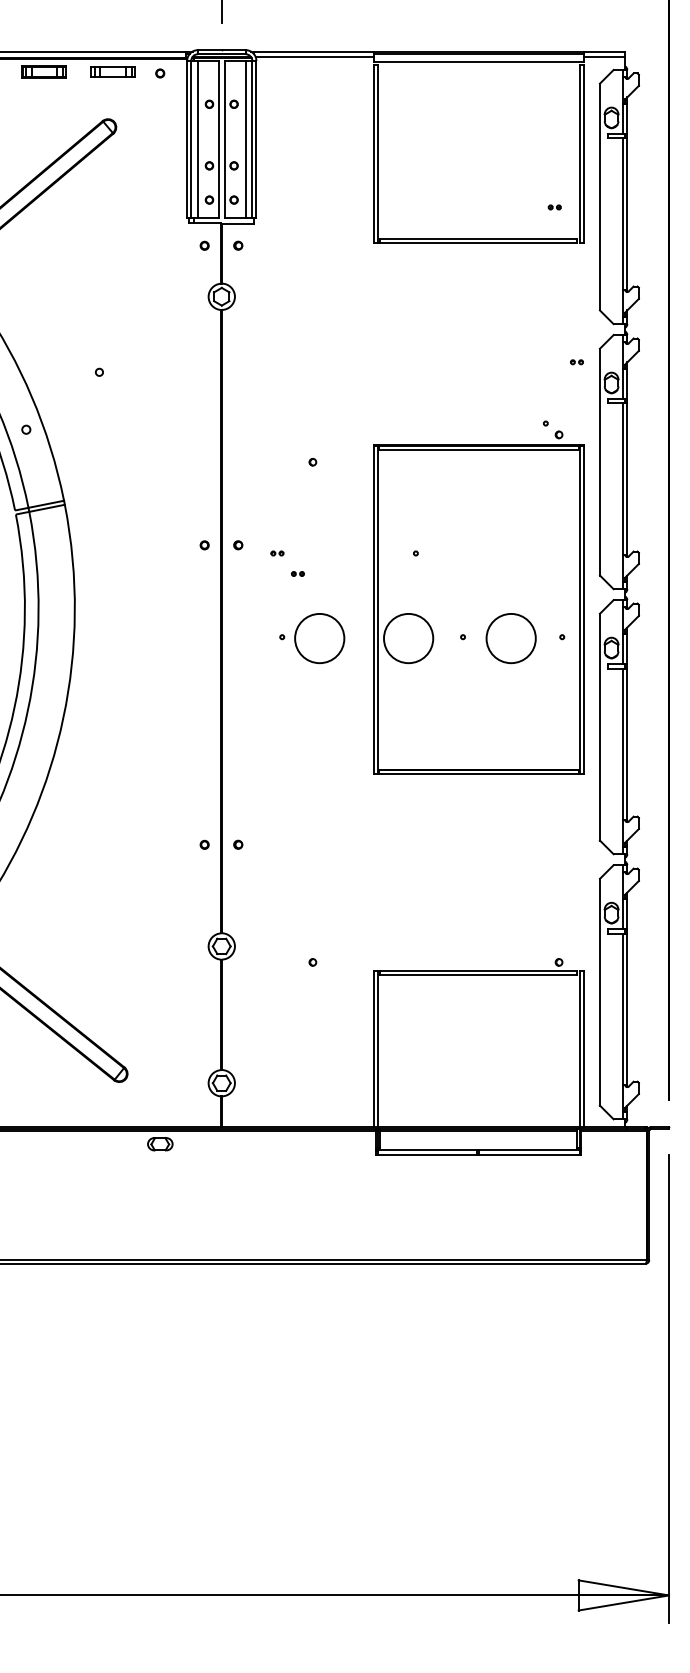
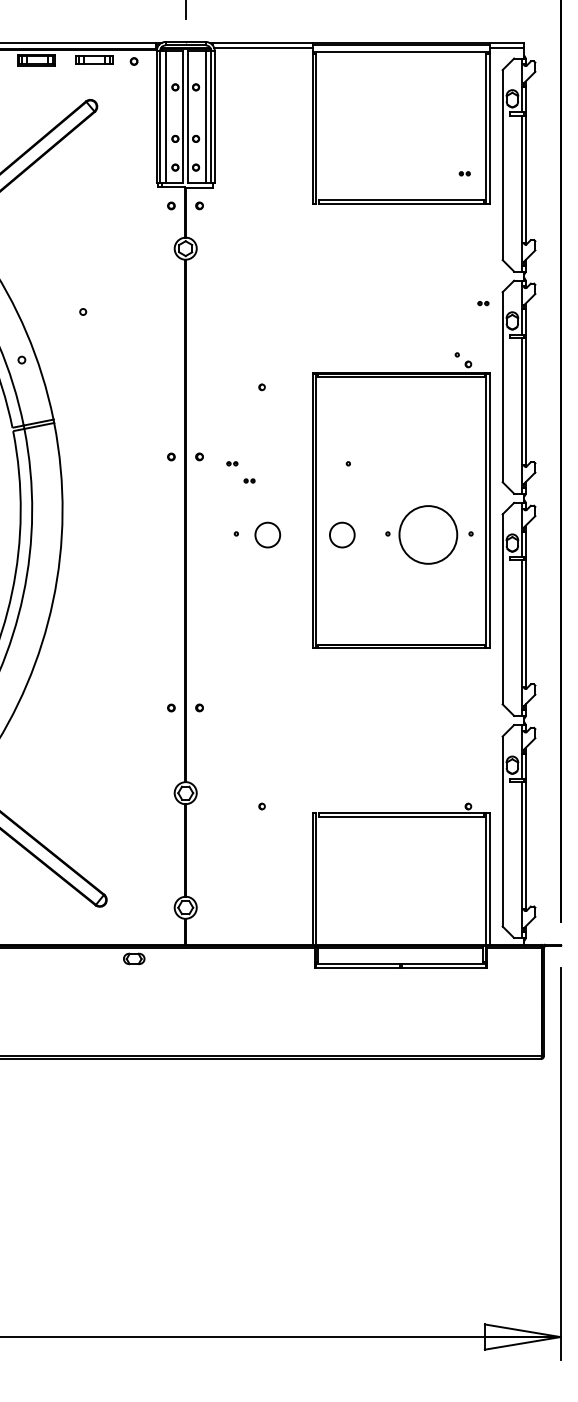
circle: (319, 638) -> (267, 535), size x0.6
circle: (408, 638) -> (342, 535), size x0.6
circle: (510, 638) -> (427, 535), size x1.4

